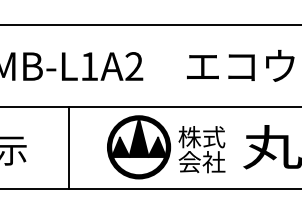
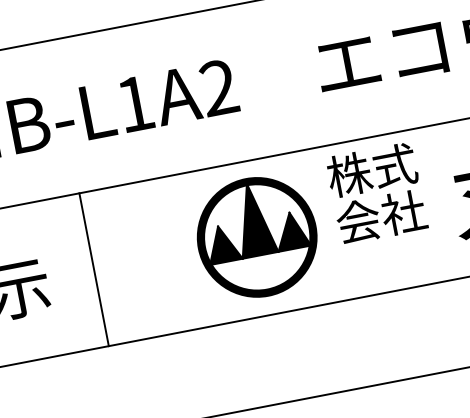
line: (68, 147) -> (93, 269), moved
text: (201, 149) -> (375, 193), moved

